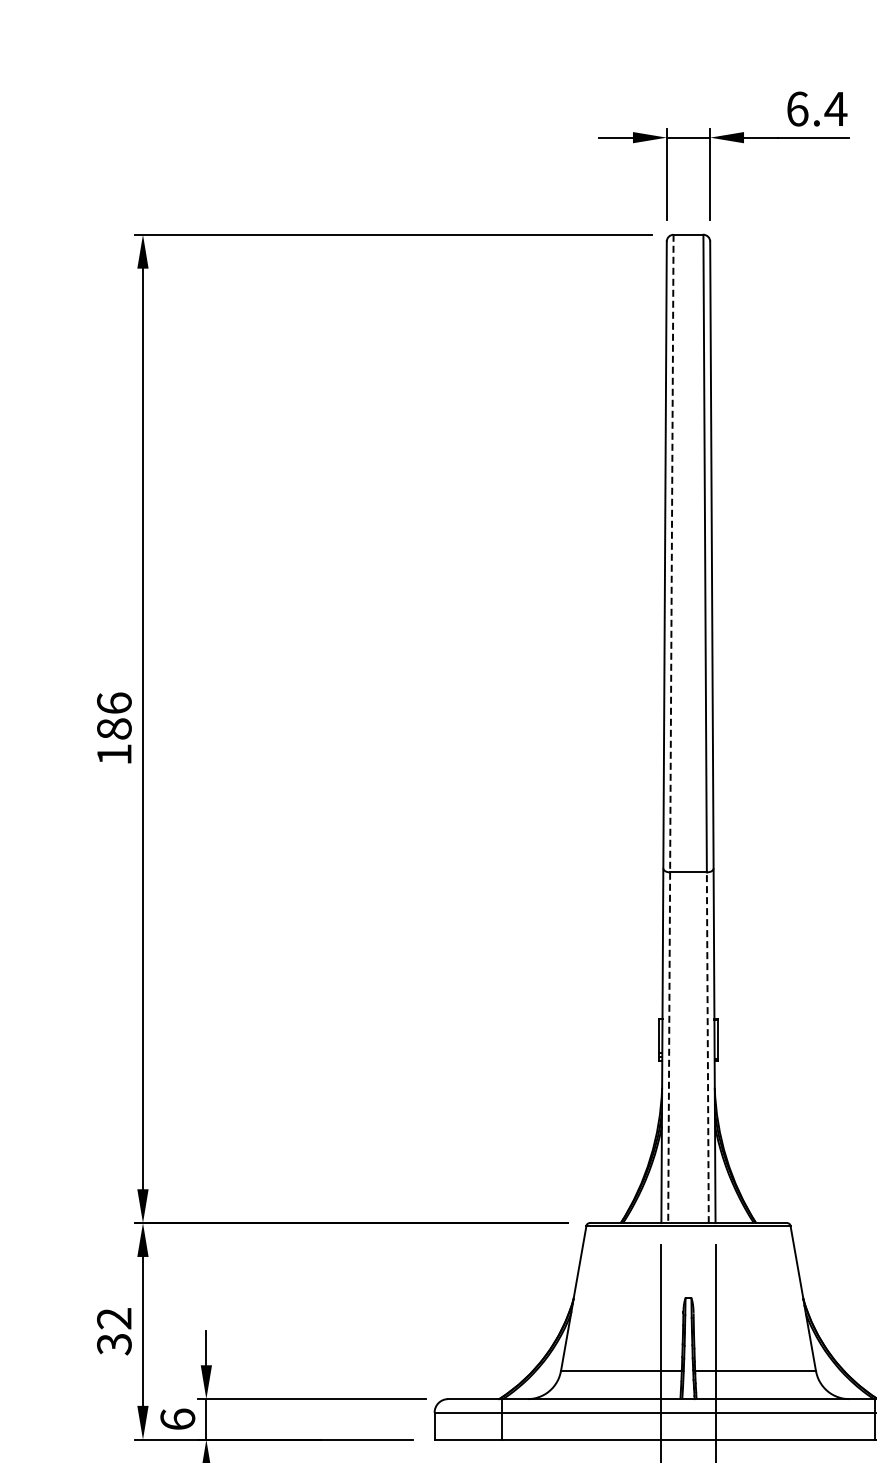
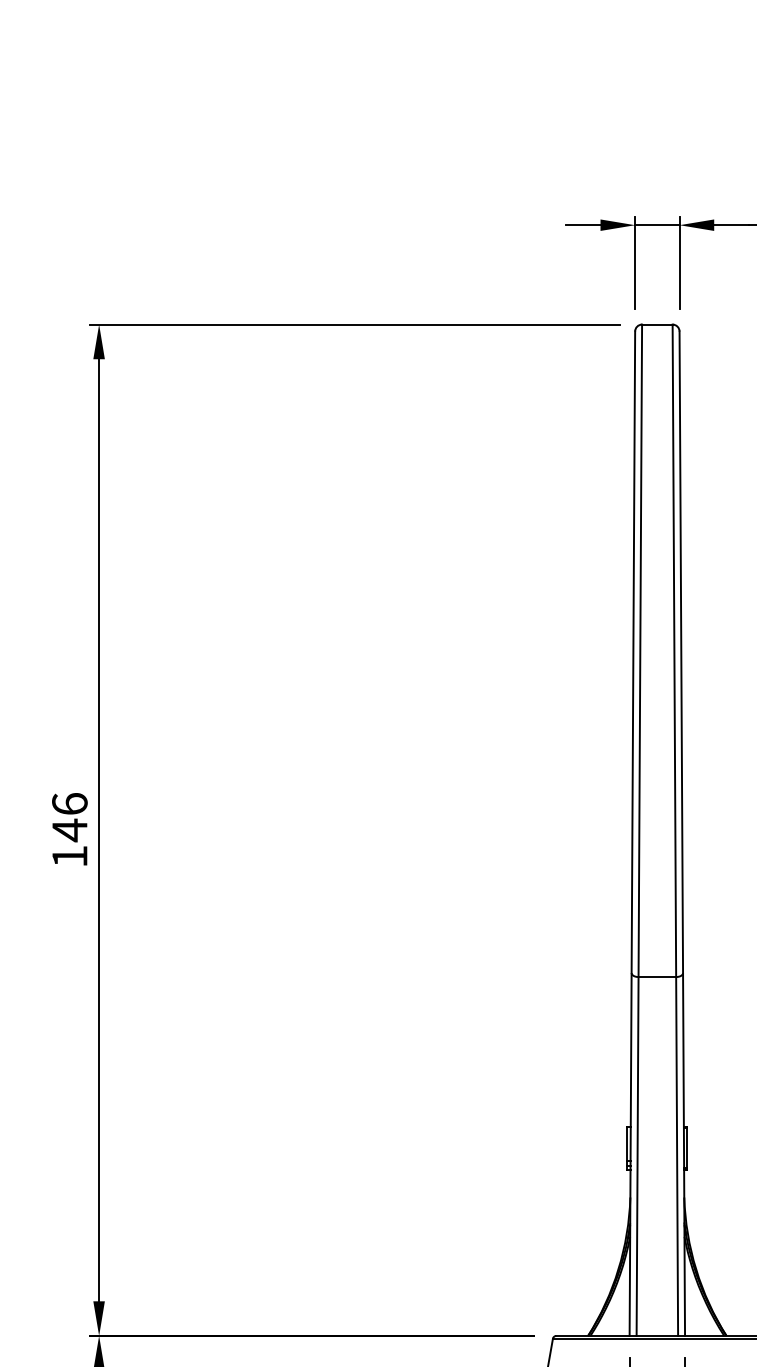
text: (114, 728) -> (69, 829), 186 -> 146
line: (670, 729) -> (638, 830), dashed -> solid
line: (707, 1047) -> (676, 1156), dashed -> solid

